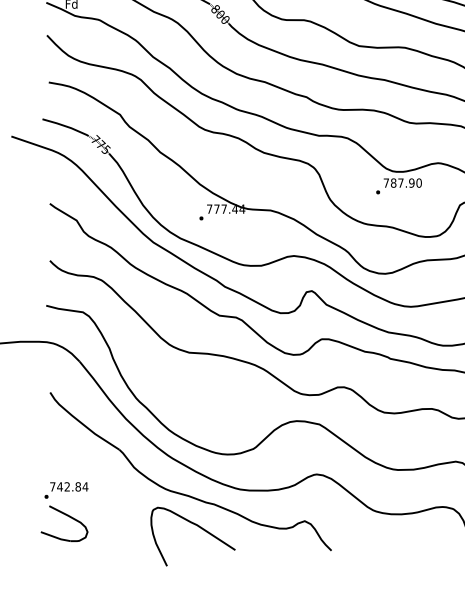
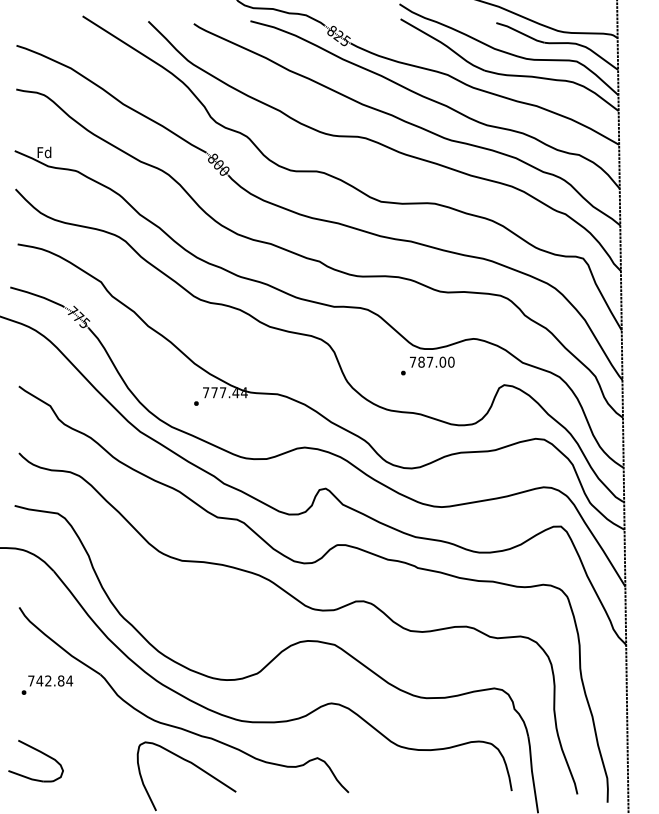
text: (411, 183) -> (442, 362), 787.90 -> 787.00
text: (66, 489) -> (47, 684), moved

